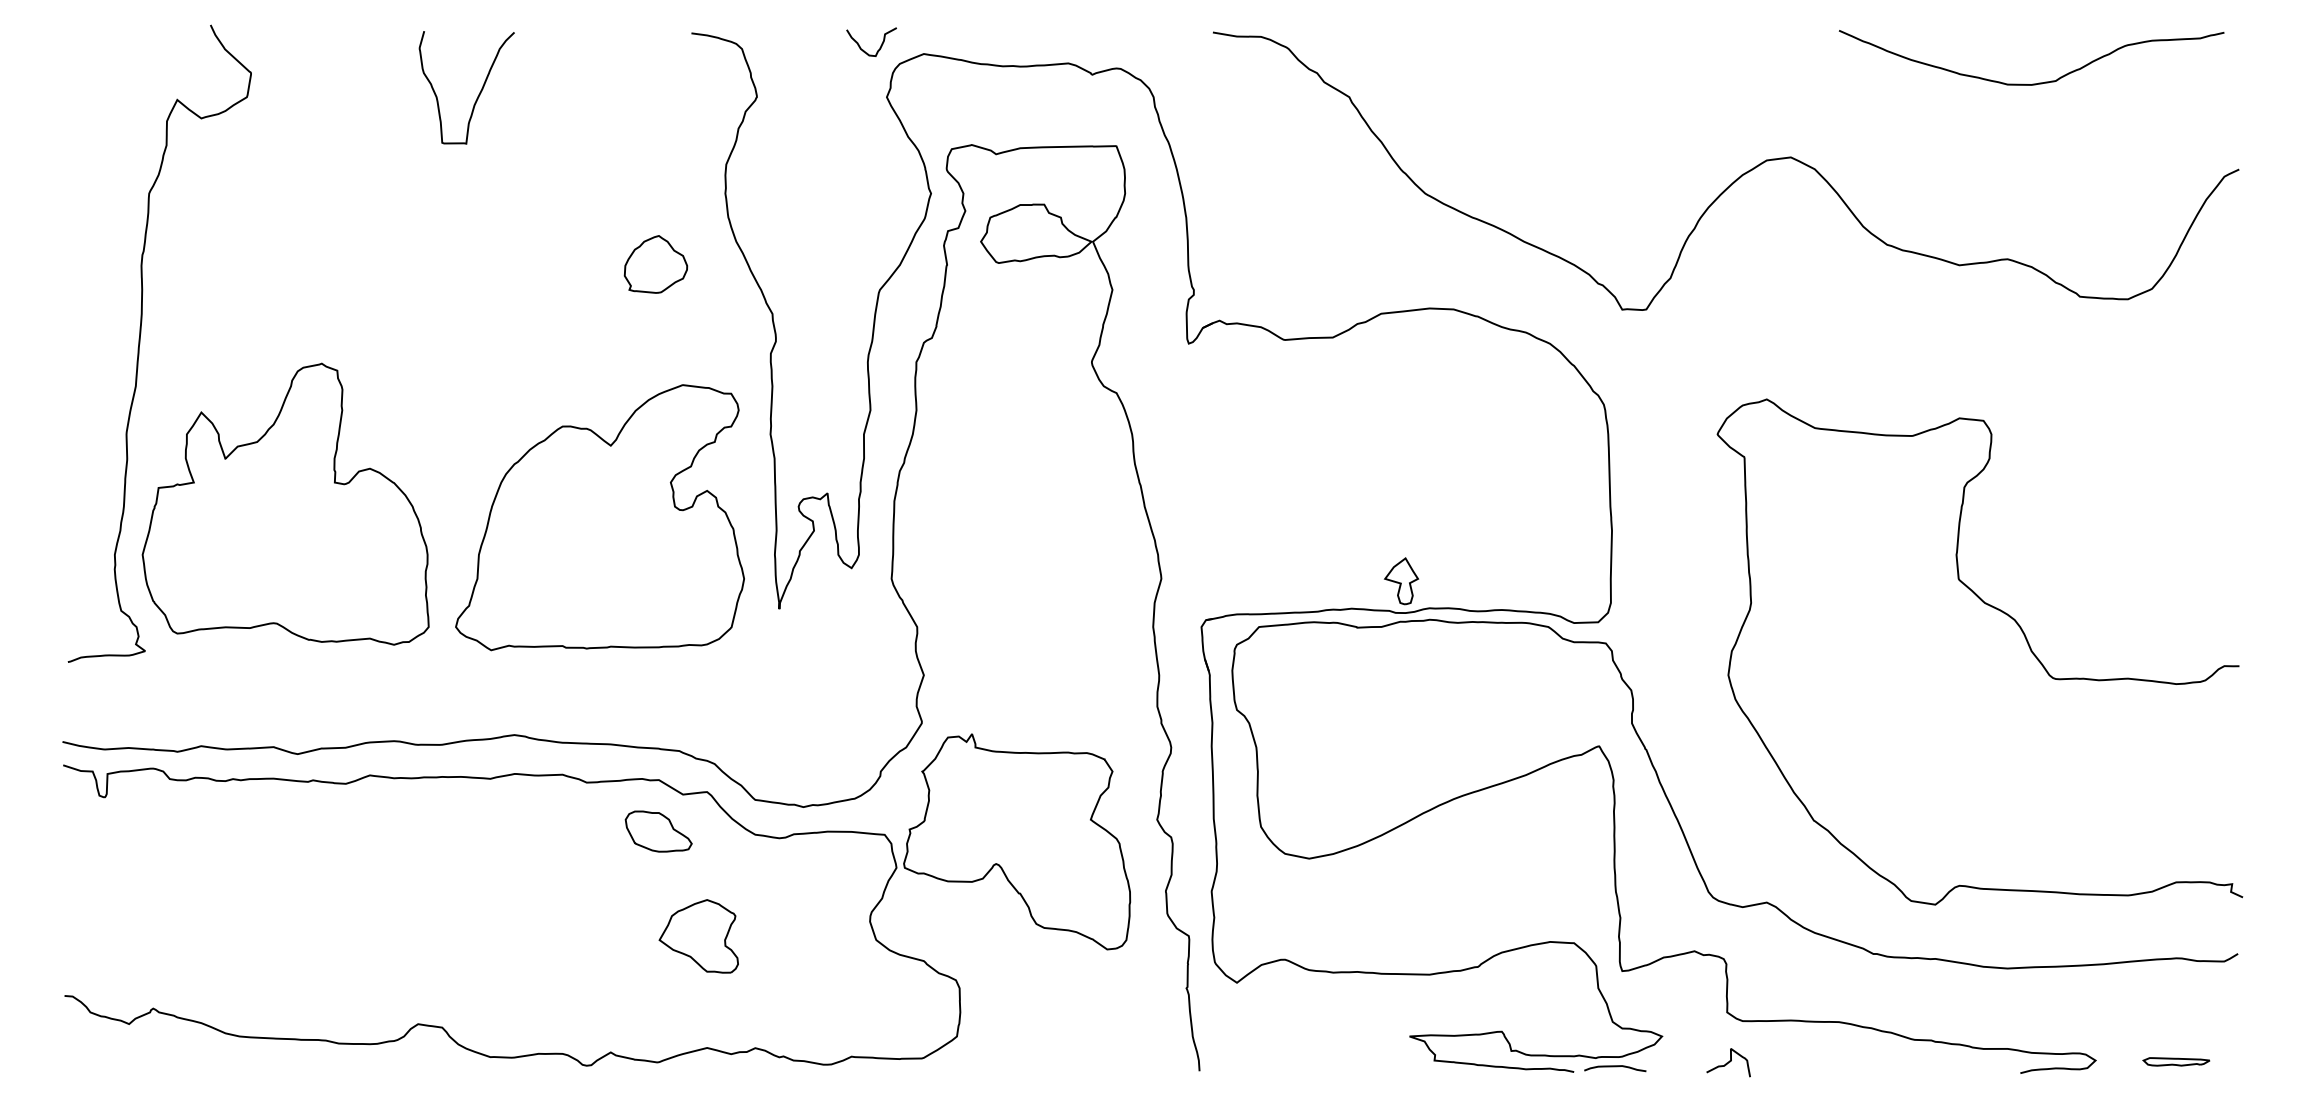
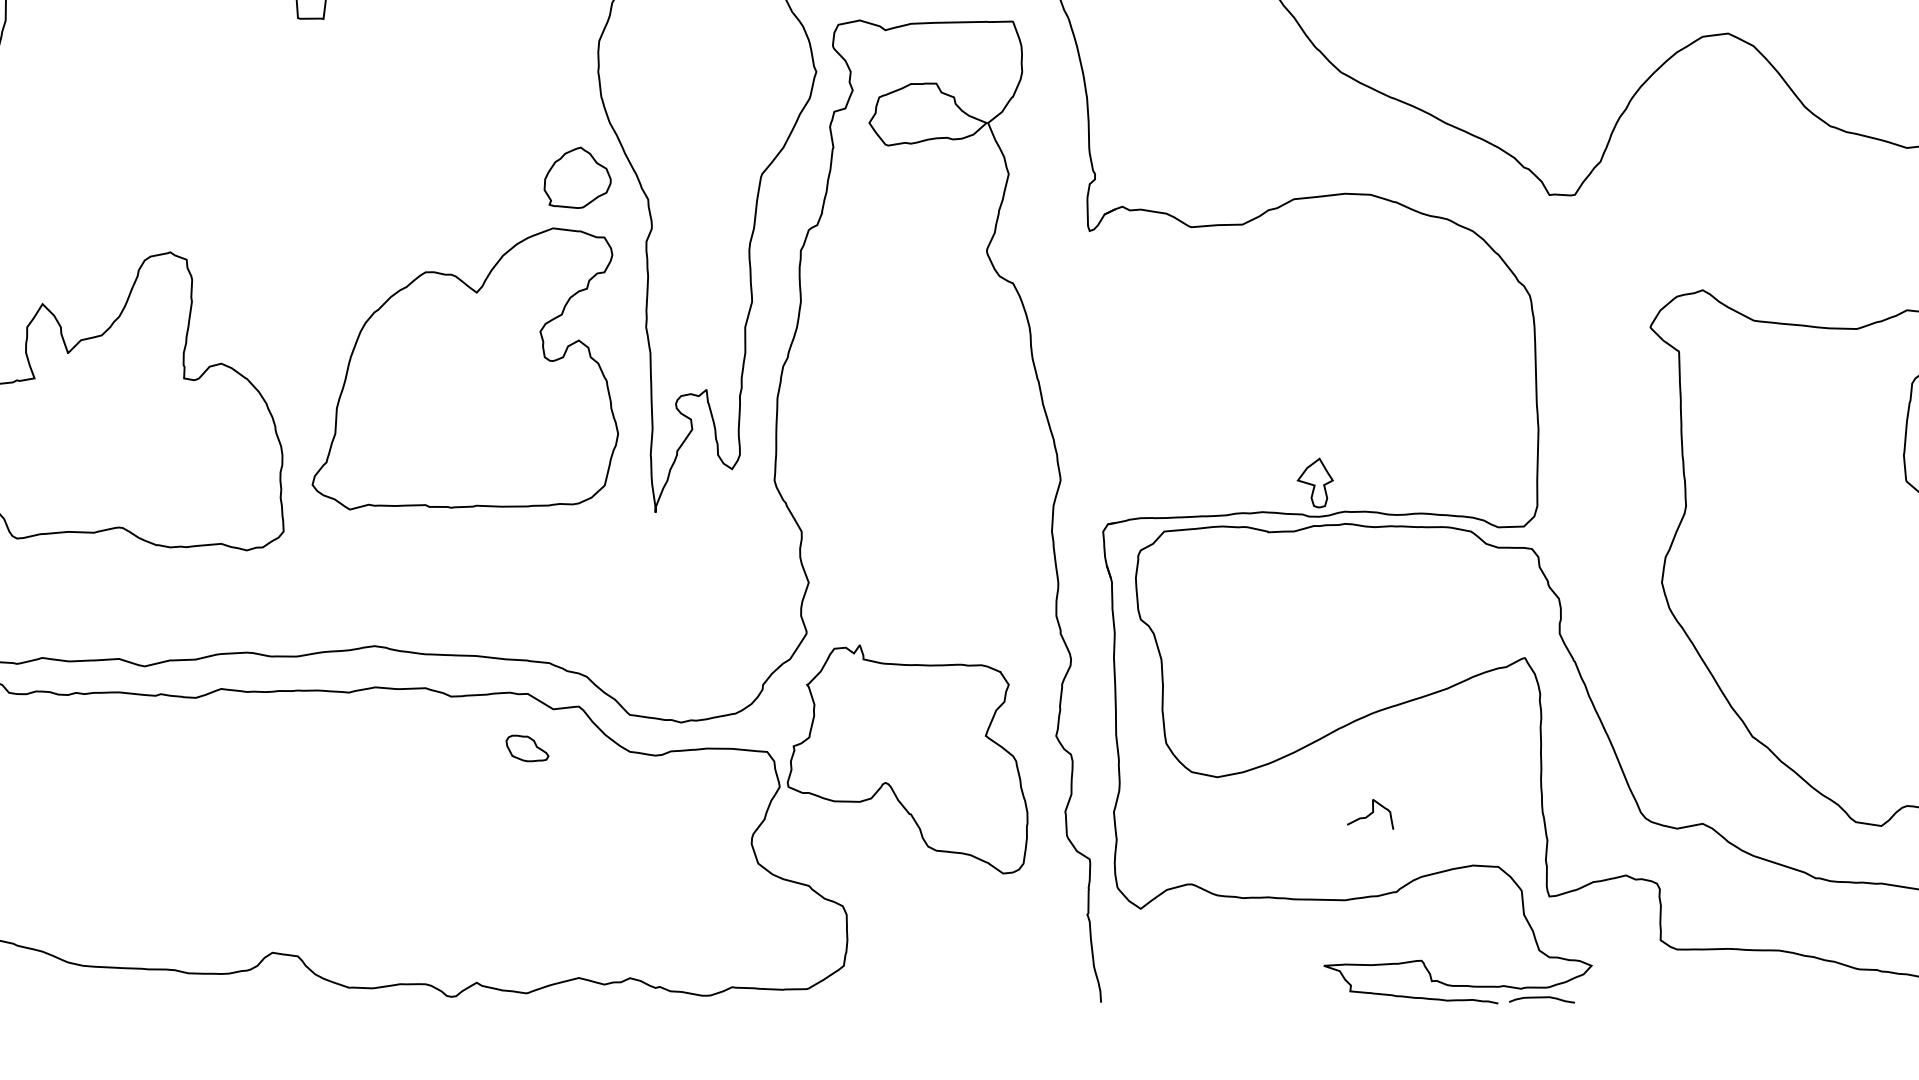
part: (655, 264) -> (577, 177), moved
part: (599, 517) -> (464, 368), moved
part: (658, 831) -> (527, 748), size x0.6
part: (698, 936) -> (569, 859), removed
curve: (1728, 1062) -> (1370, 814), moved

